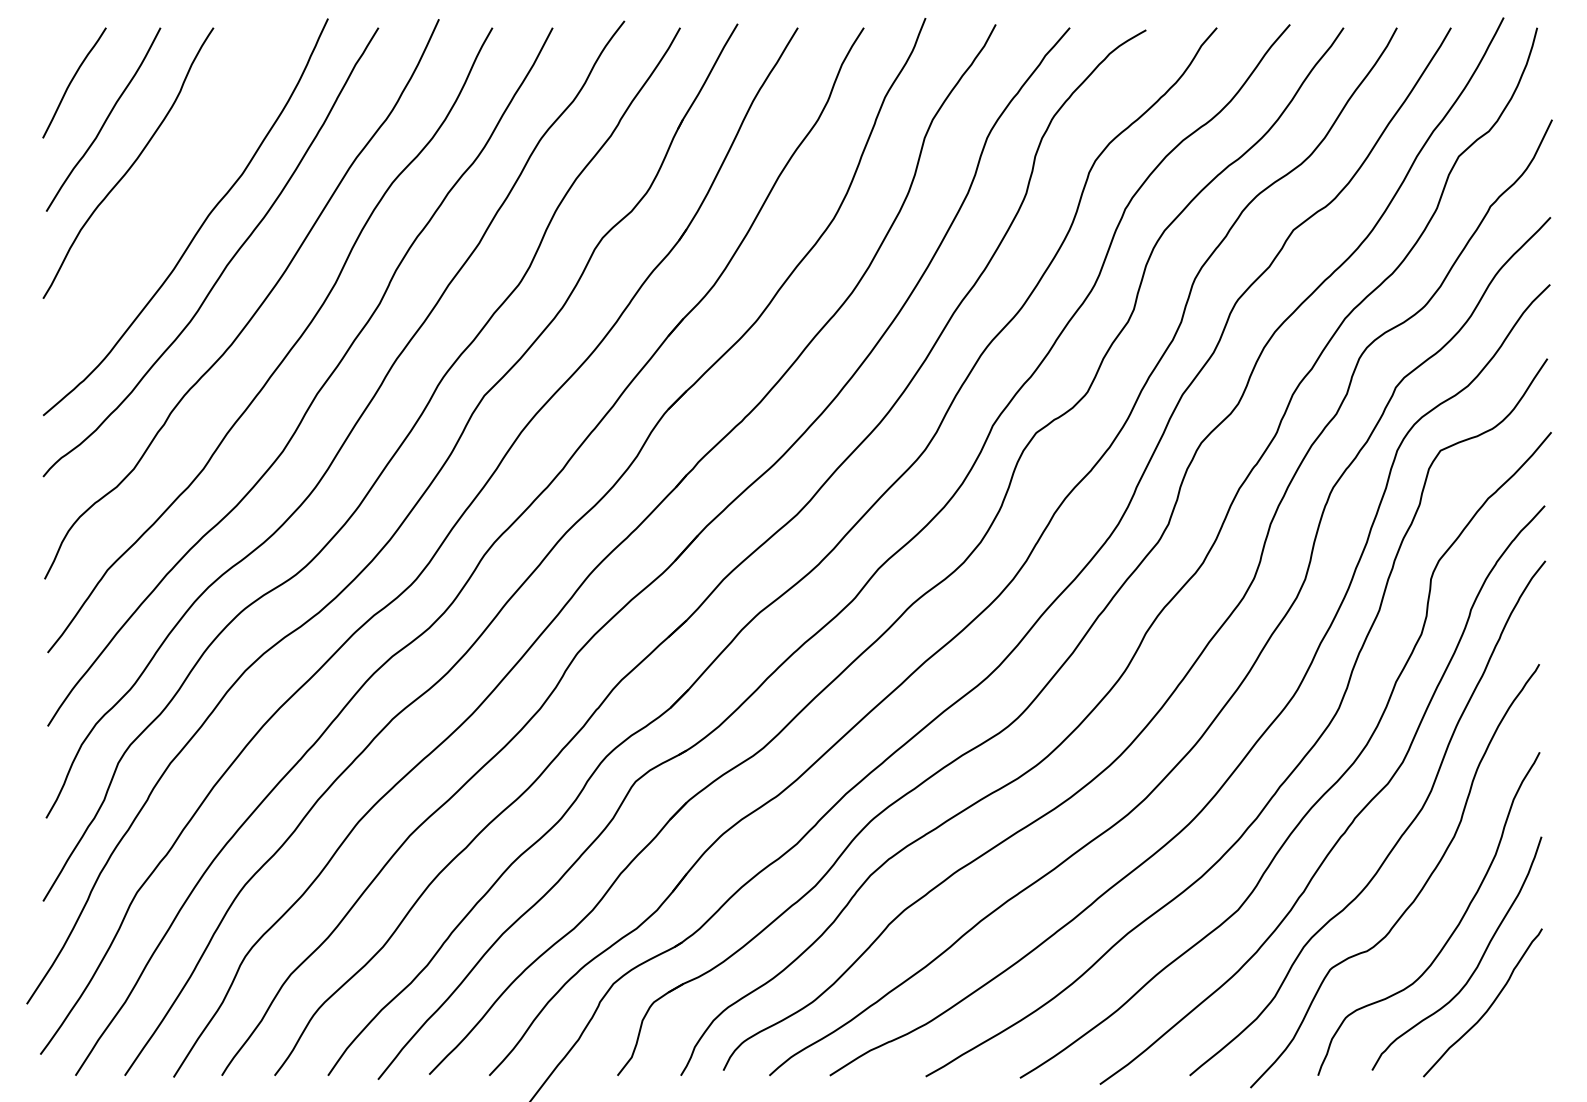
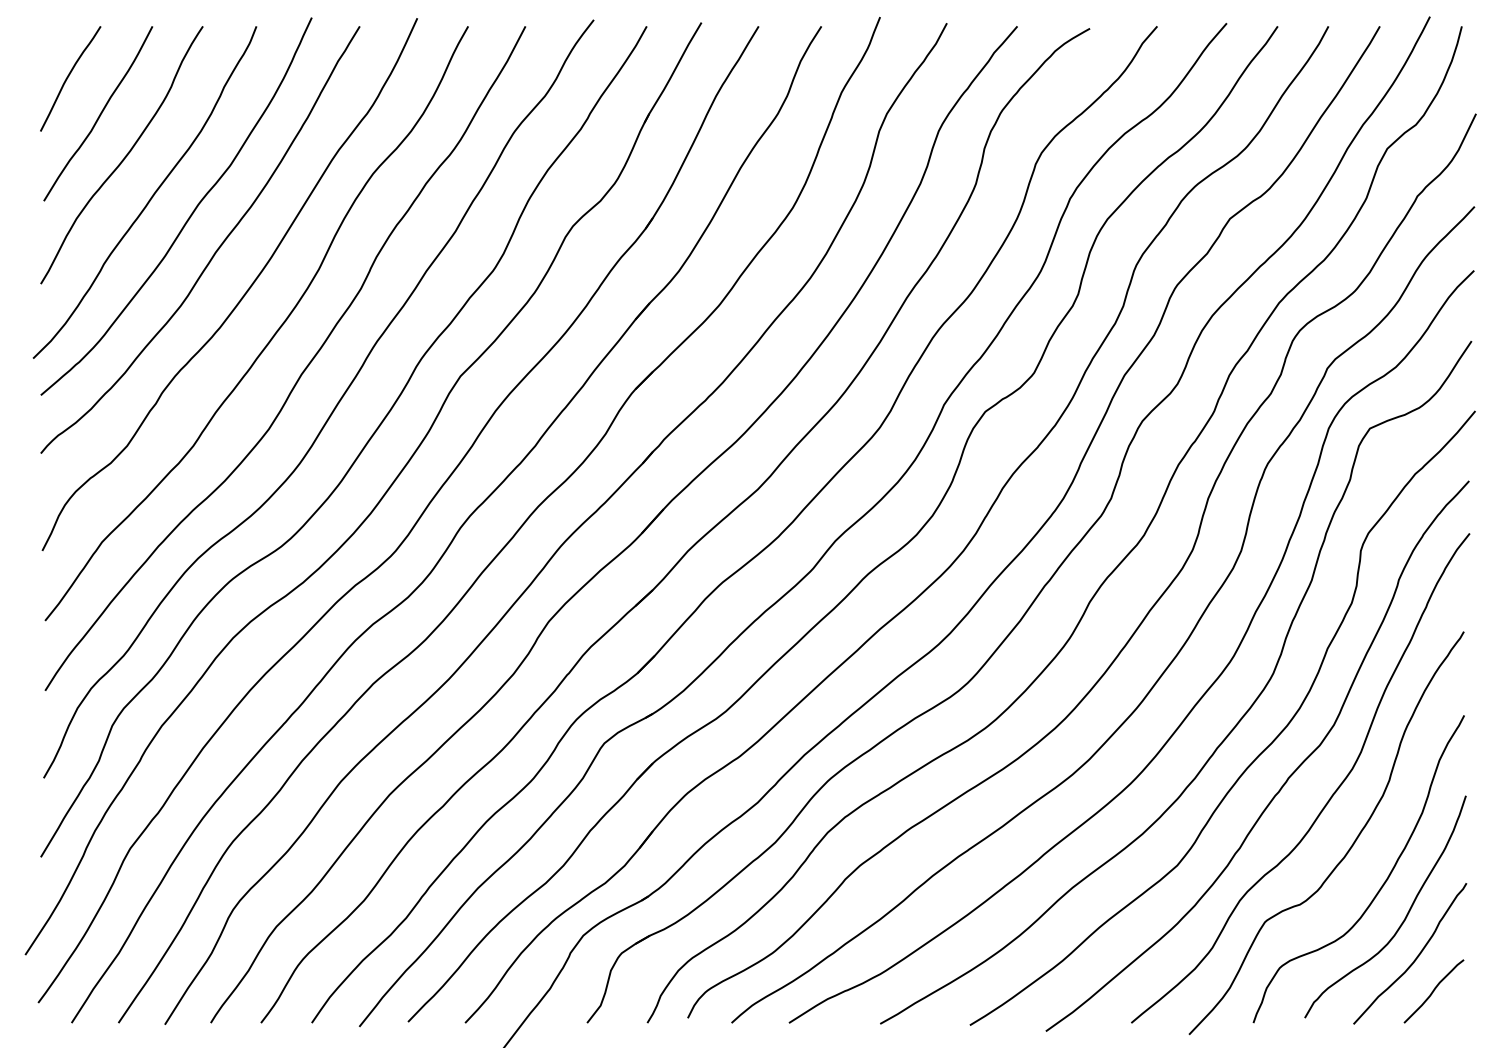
curve: (158, 207) -> (150, 197), added
curve: (1507, 1042) -> (1433, 991), added

